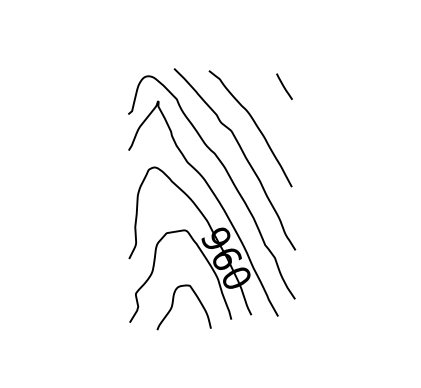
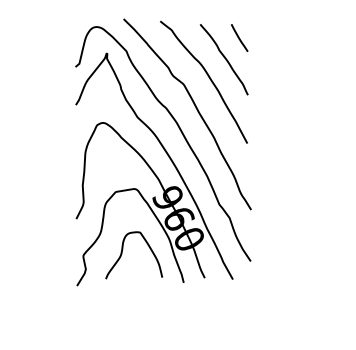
curve: (270, 107) -> (224, 59), added
curve: (173, 305) -> (122, 253), moved

